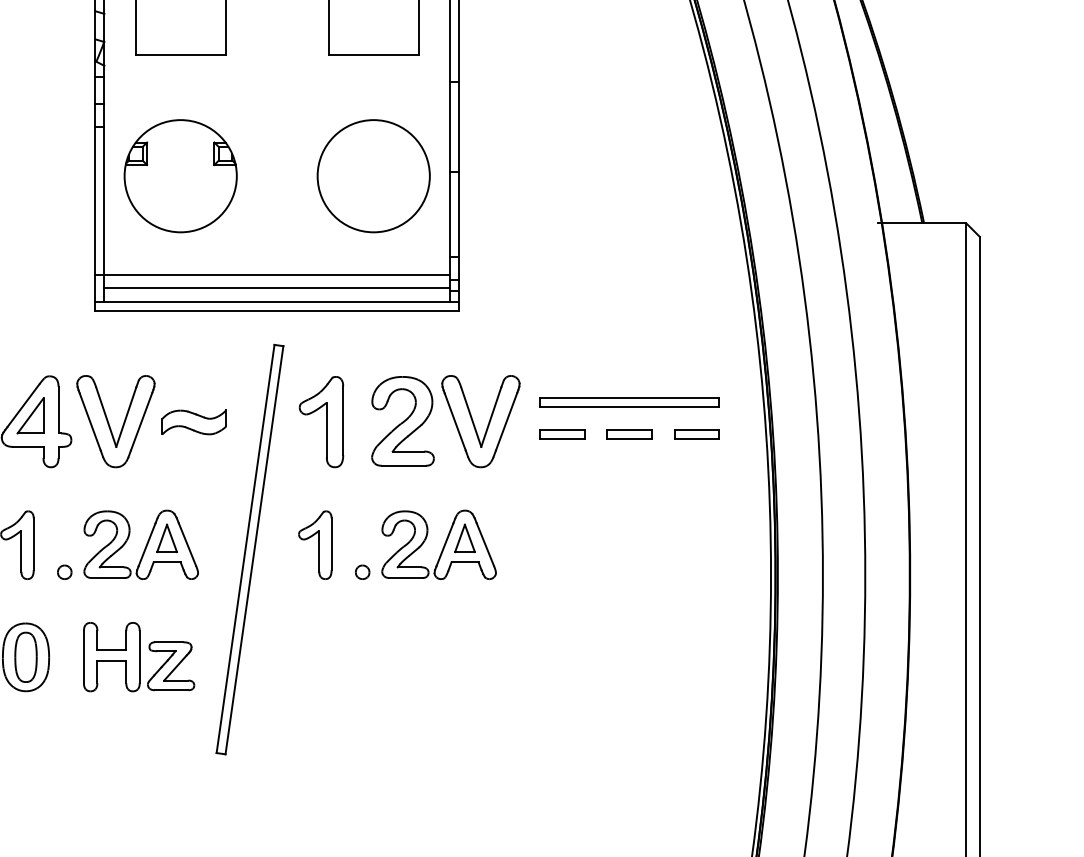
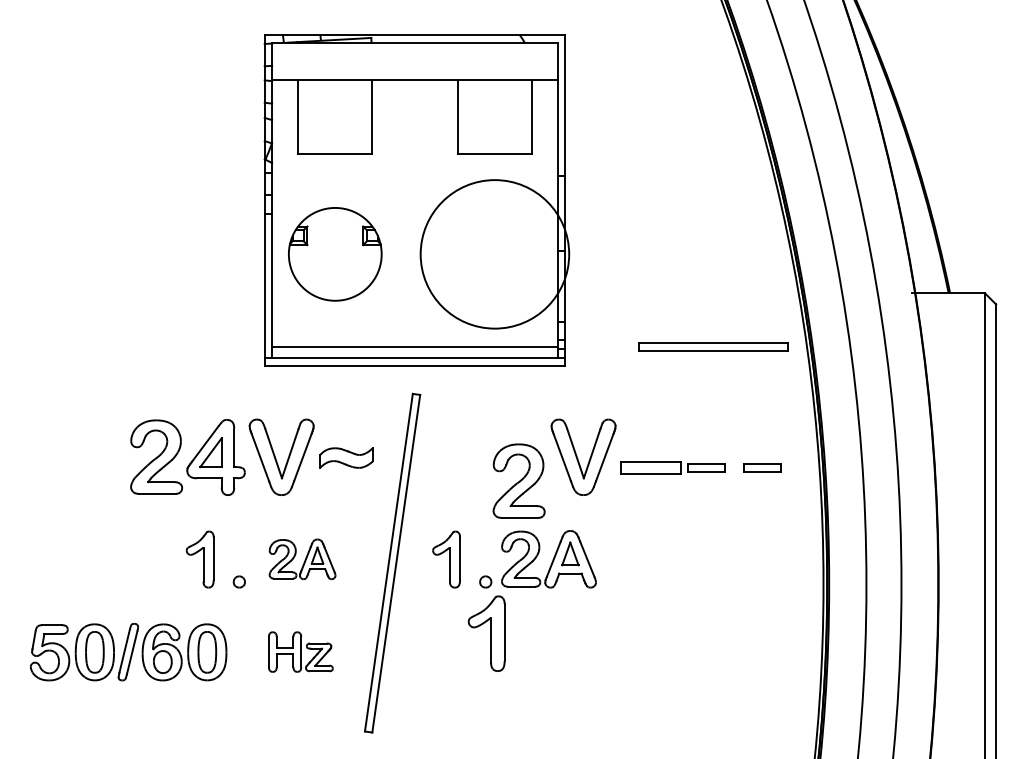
circle: (373, 175) -> (494, 253), size x1.6
line: (272, 275) -> (411, 336), removed
part: (629, 402) -> (713, 346), moved
part: (402, 420) -> (518, 480), moved
part: (321, 421) -> (486, 633), moved
part: (561, 433) -> (650, 467), size x1.6
part: (141, 545) -> (302, 559), size x0.7
part: (138, 656) -> (300, 651), size x0.7

